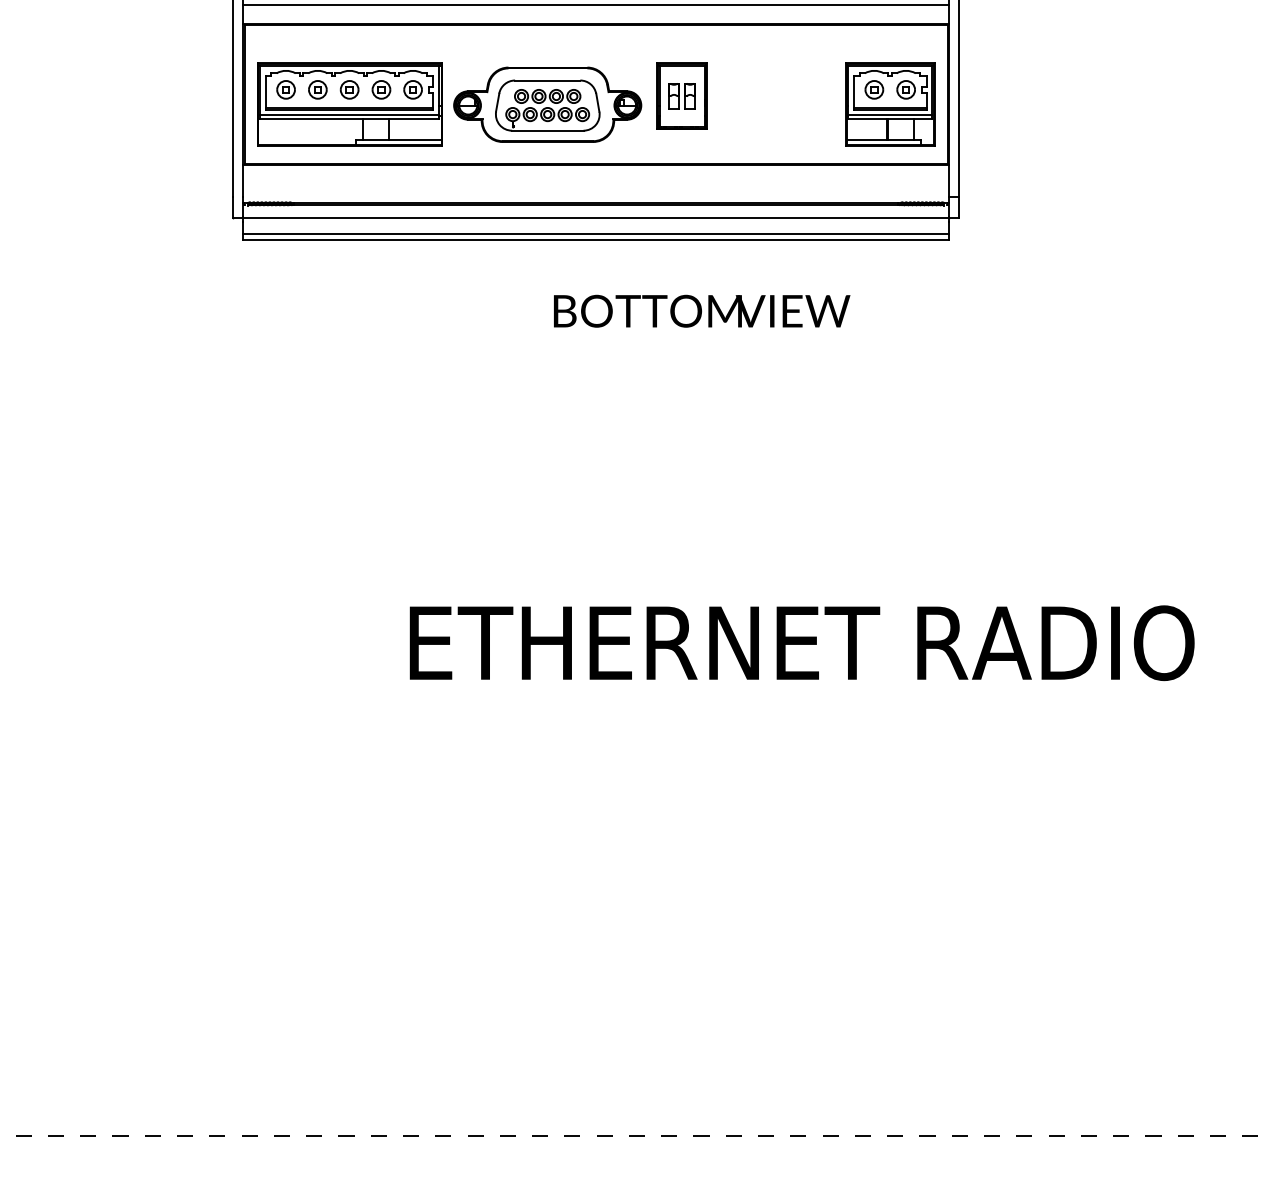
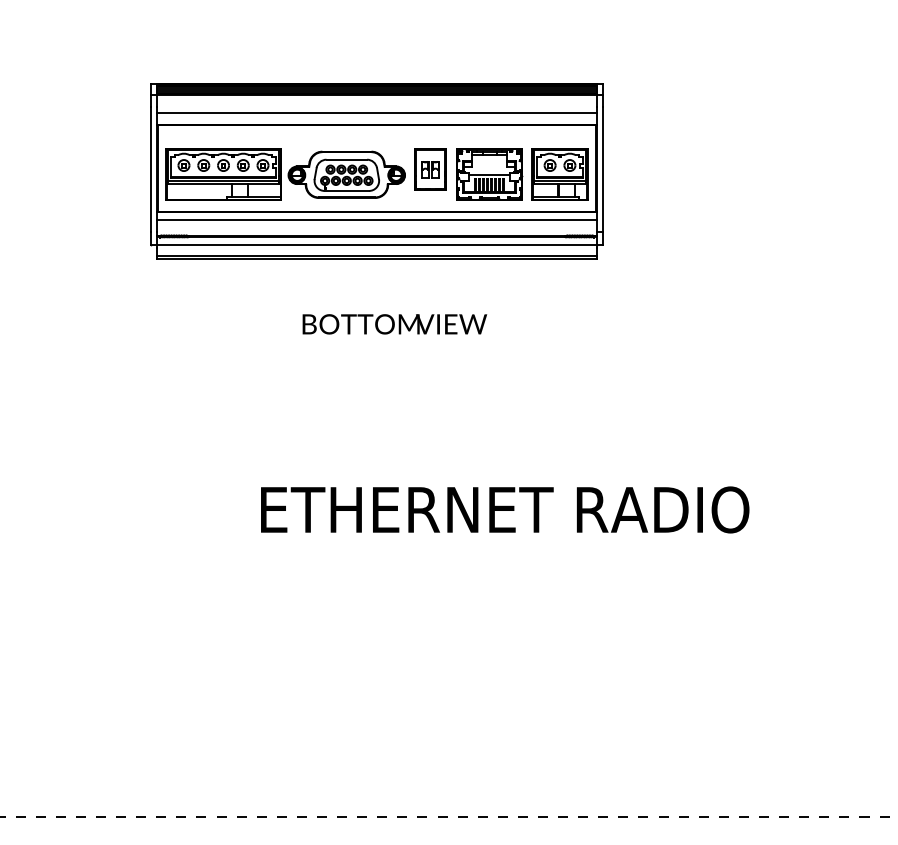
part: (776, 104) -> (489, 174), added
line: (595, 176) -> (376, 219), added
text: (701, 311) -> (394, 324), moved

